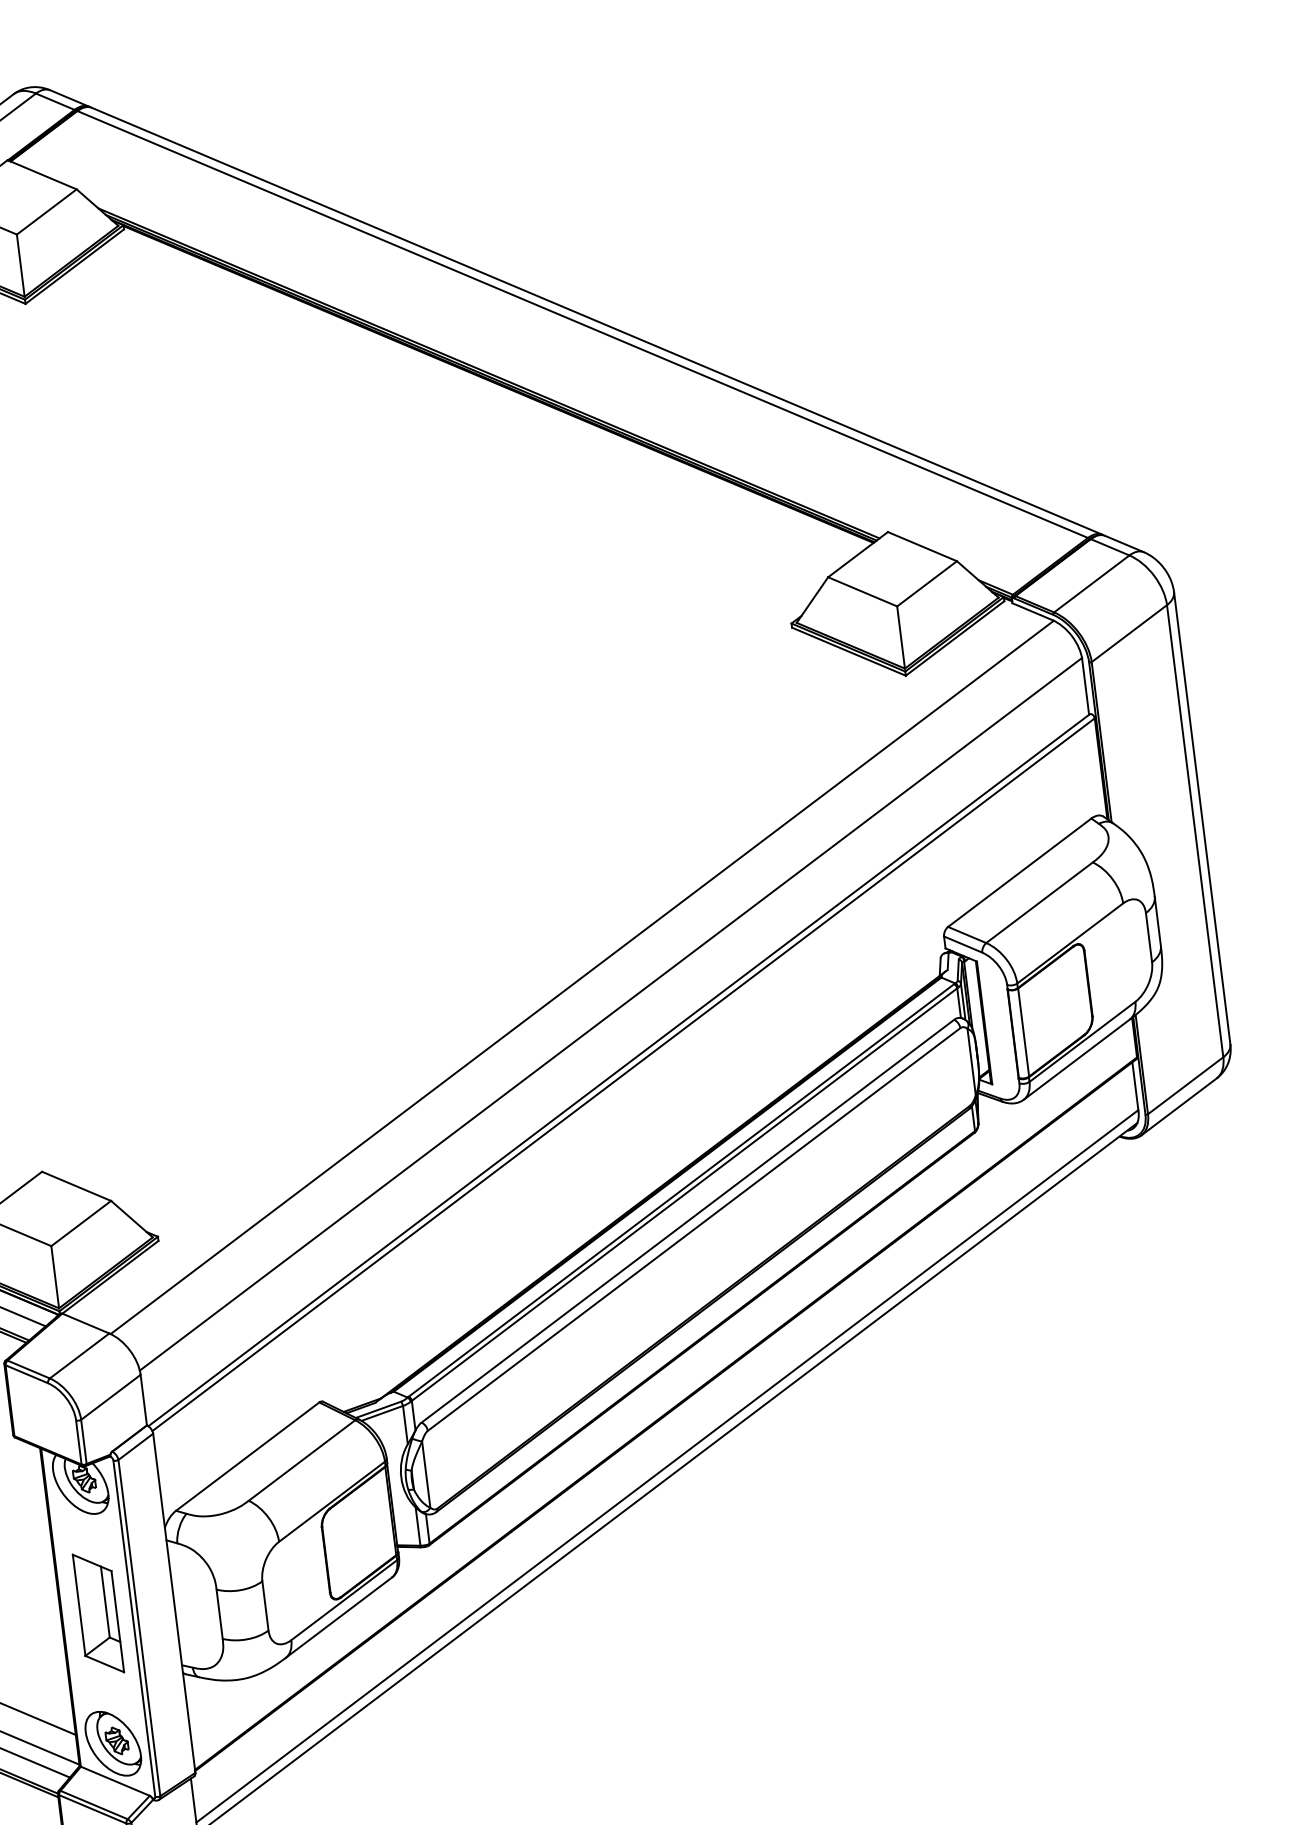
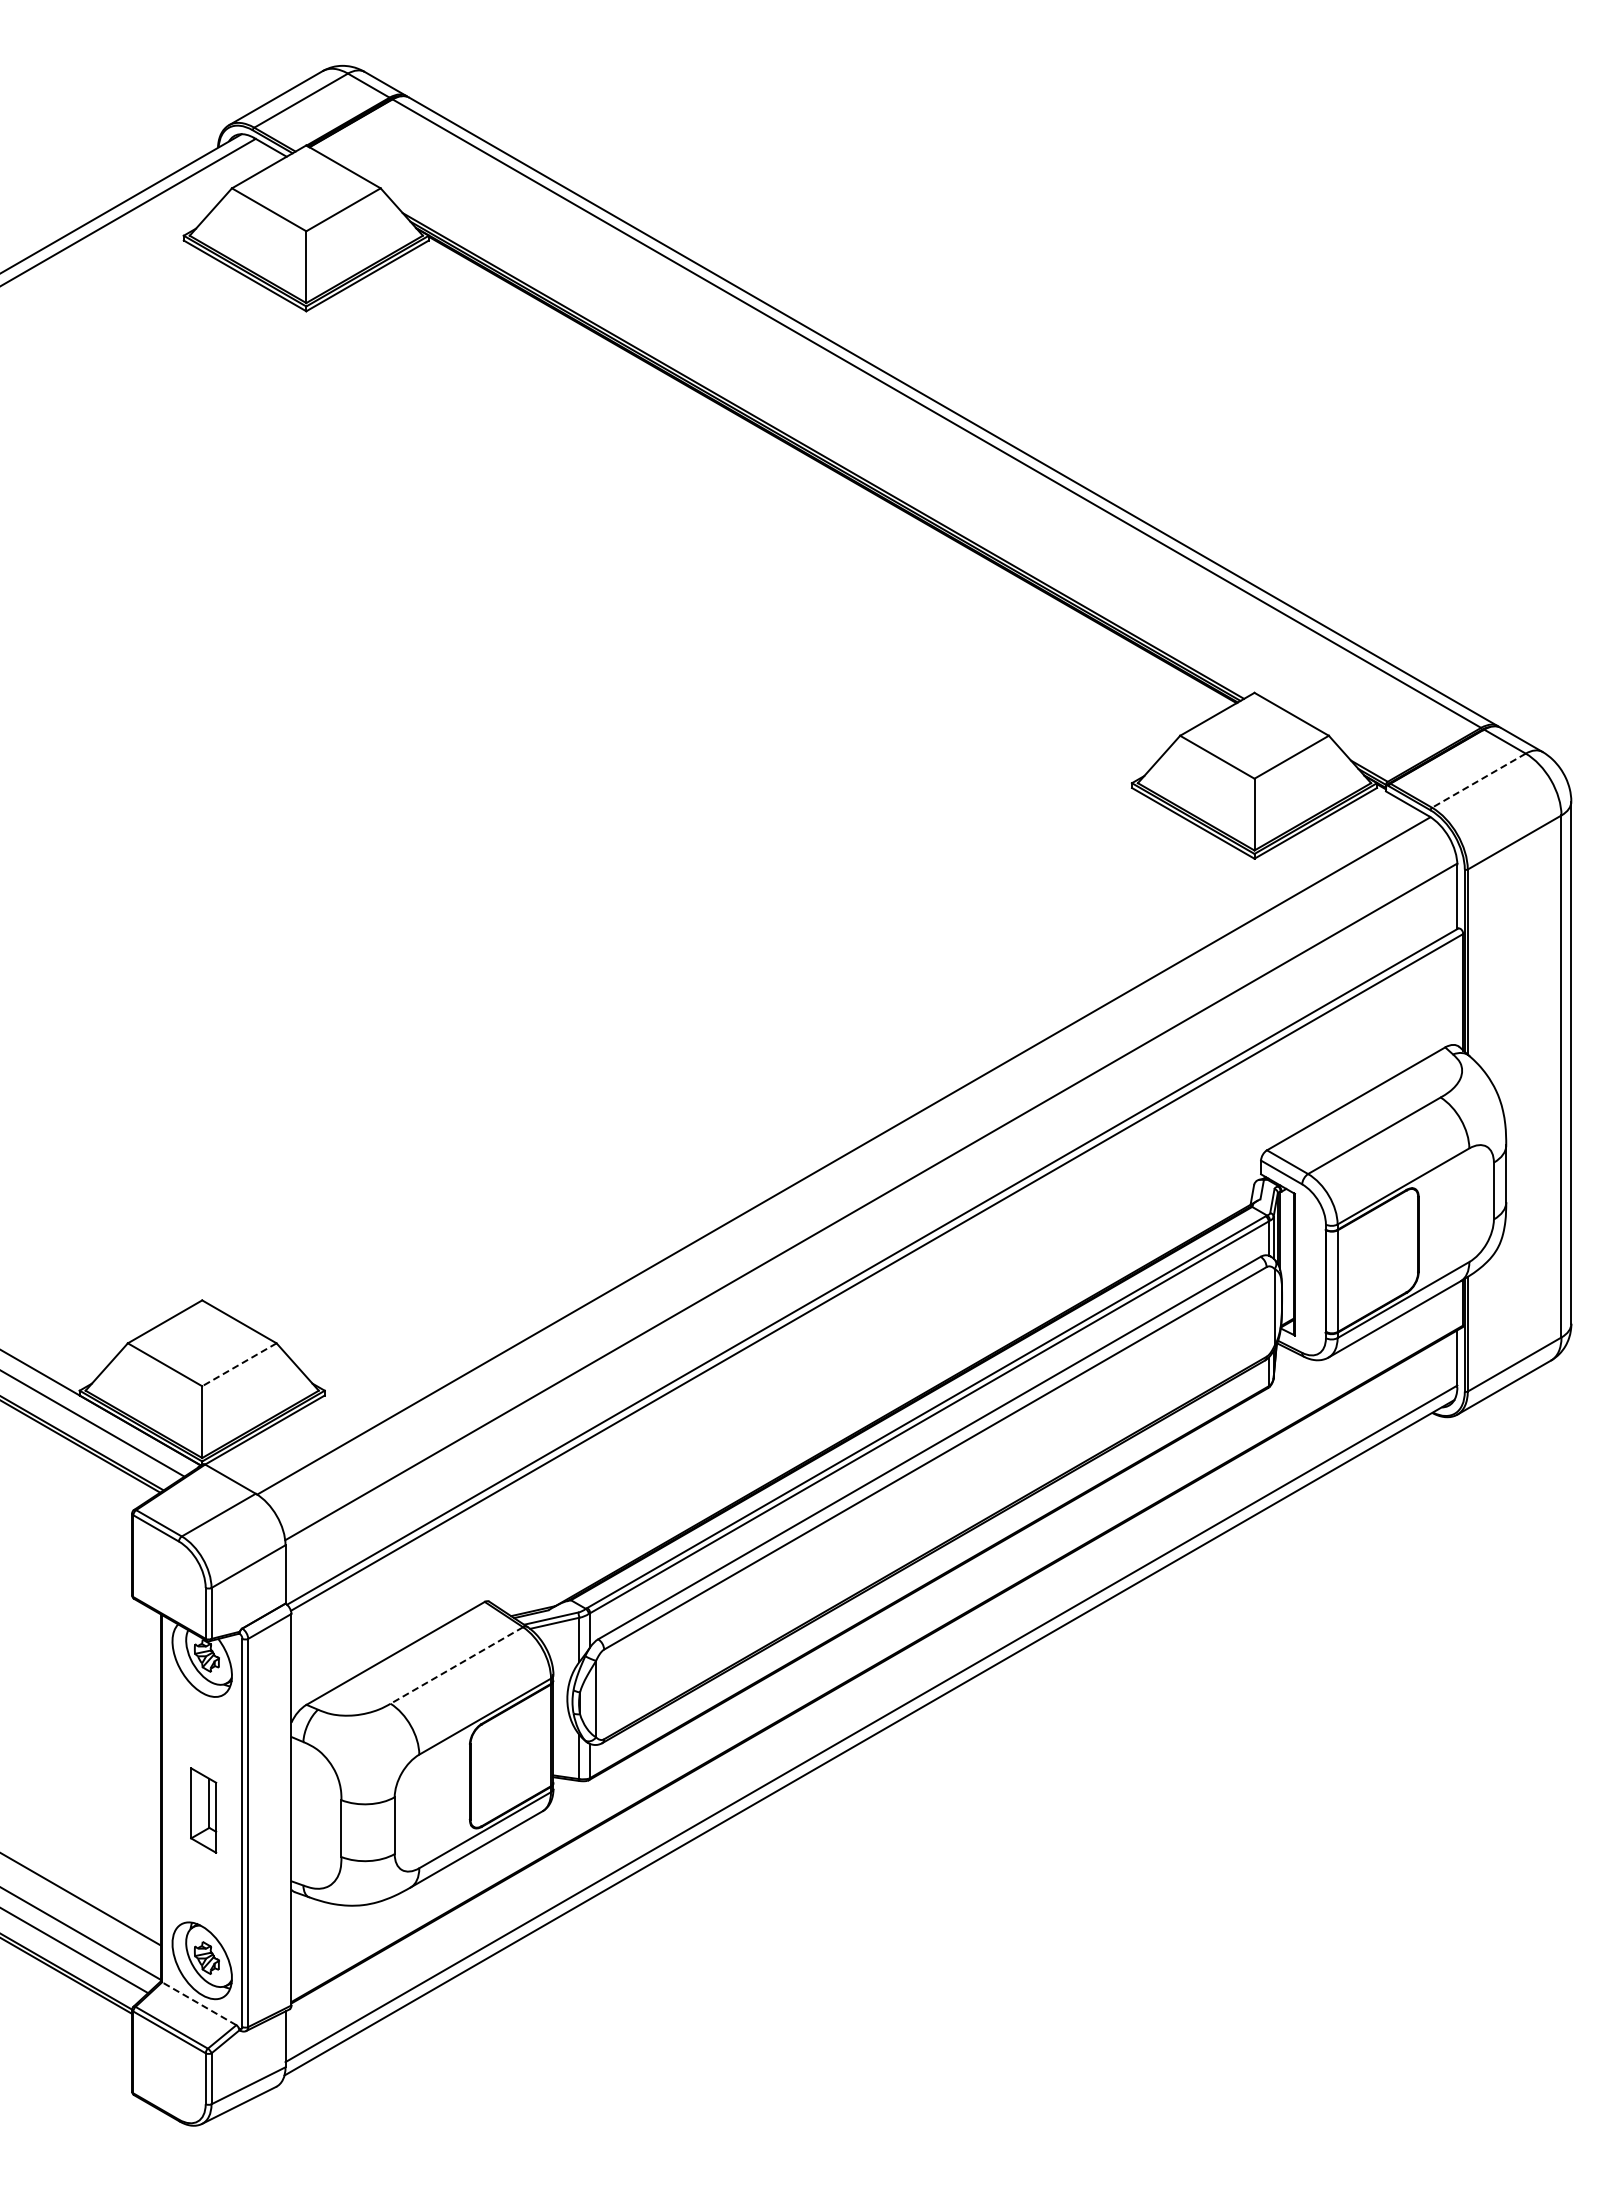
line: (1091, 583) -> (1478, 780), solid -> dashed
line: (81, 1223) -> (239, 1364), solid -> dashed
line: (301, 1460) -> (456, 1665), solid -> dashed
part: (98, 1613) -> (203, 1810), size x0.6
line: (115, 1781) -> (199, 2003), solid -> dashed

